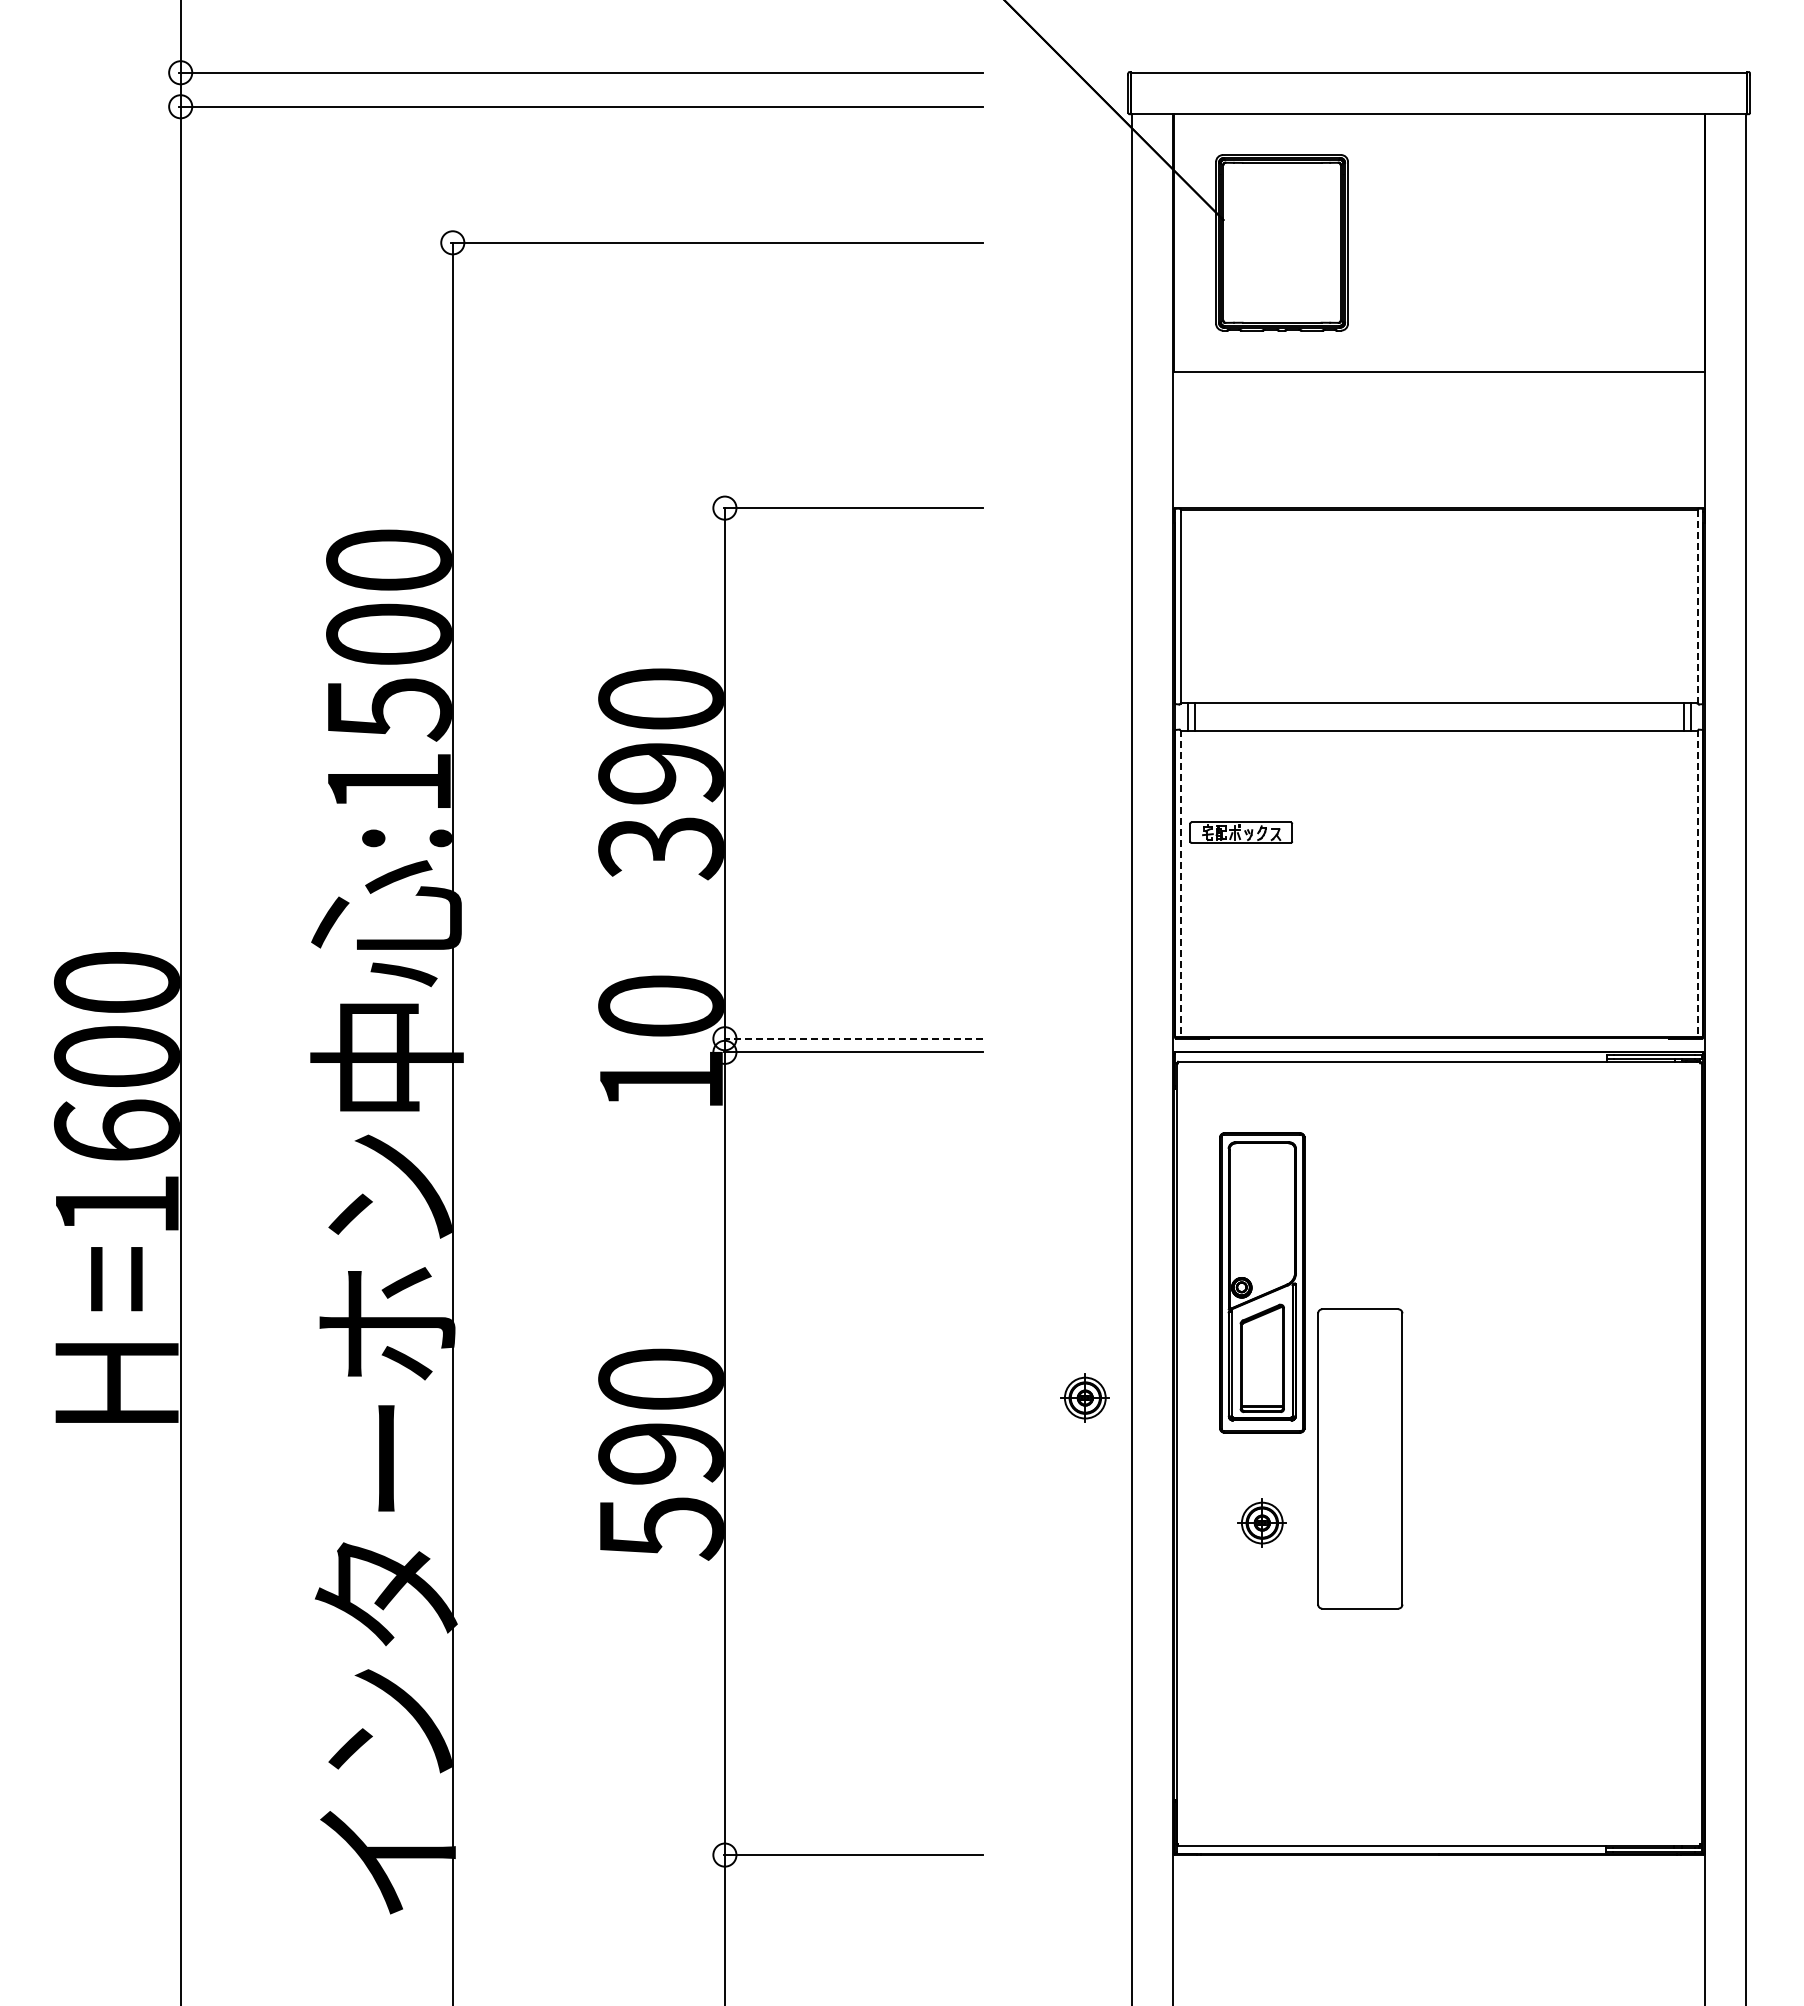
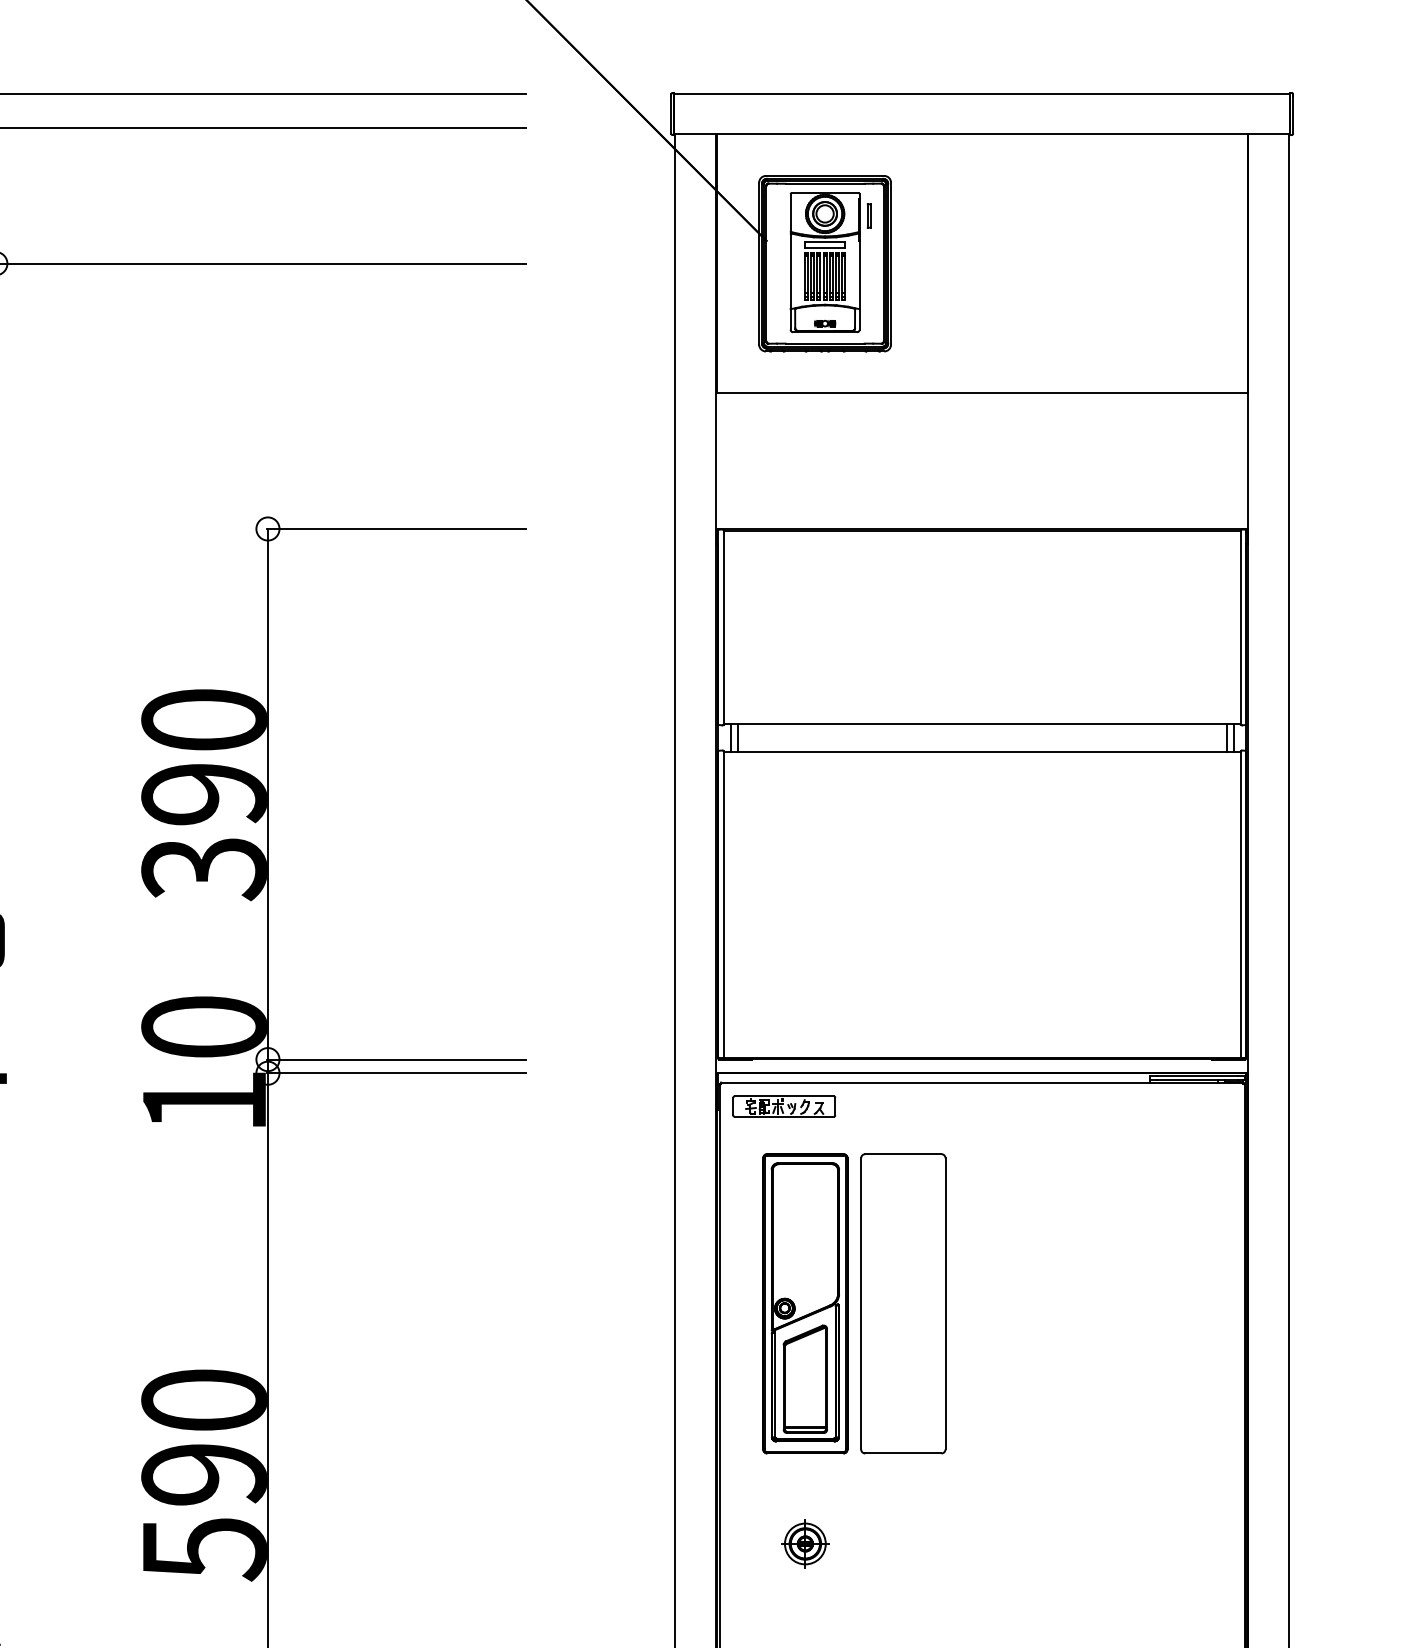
part: (1287, 241) -> (830, 262), added
line: (1697, 606) -> (1240, 627), dashed -> solid
part: (1241, 832) -> (784, 1106), moved
line: (1180, 883) -> (723, 904), dashed -> solid
line: (1697, 883) -> (1240, 904), dashed -> solid
line: (853, 1038) -> (396, 1059), dashed -> solid
part: (1084, 1397) -> (627, 1418), removed
part: (1360, 1458) -> (903, 1303), moved

